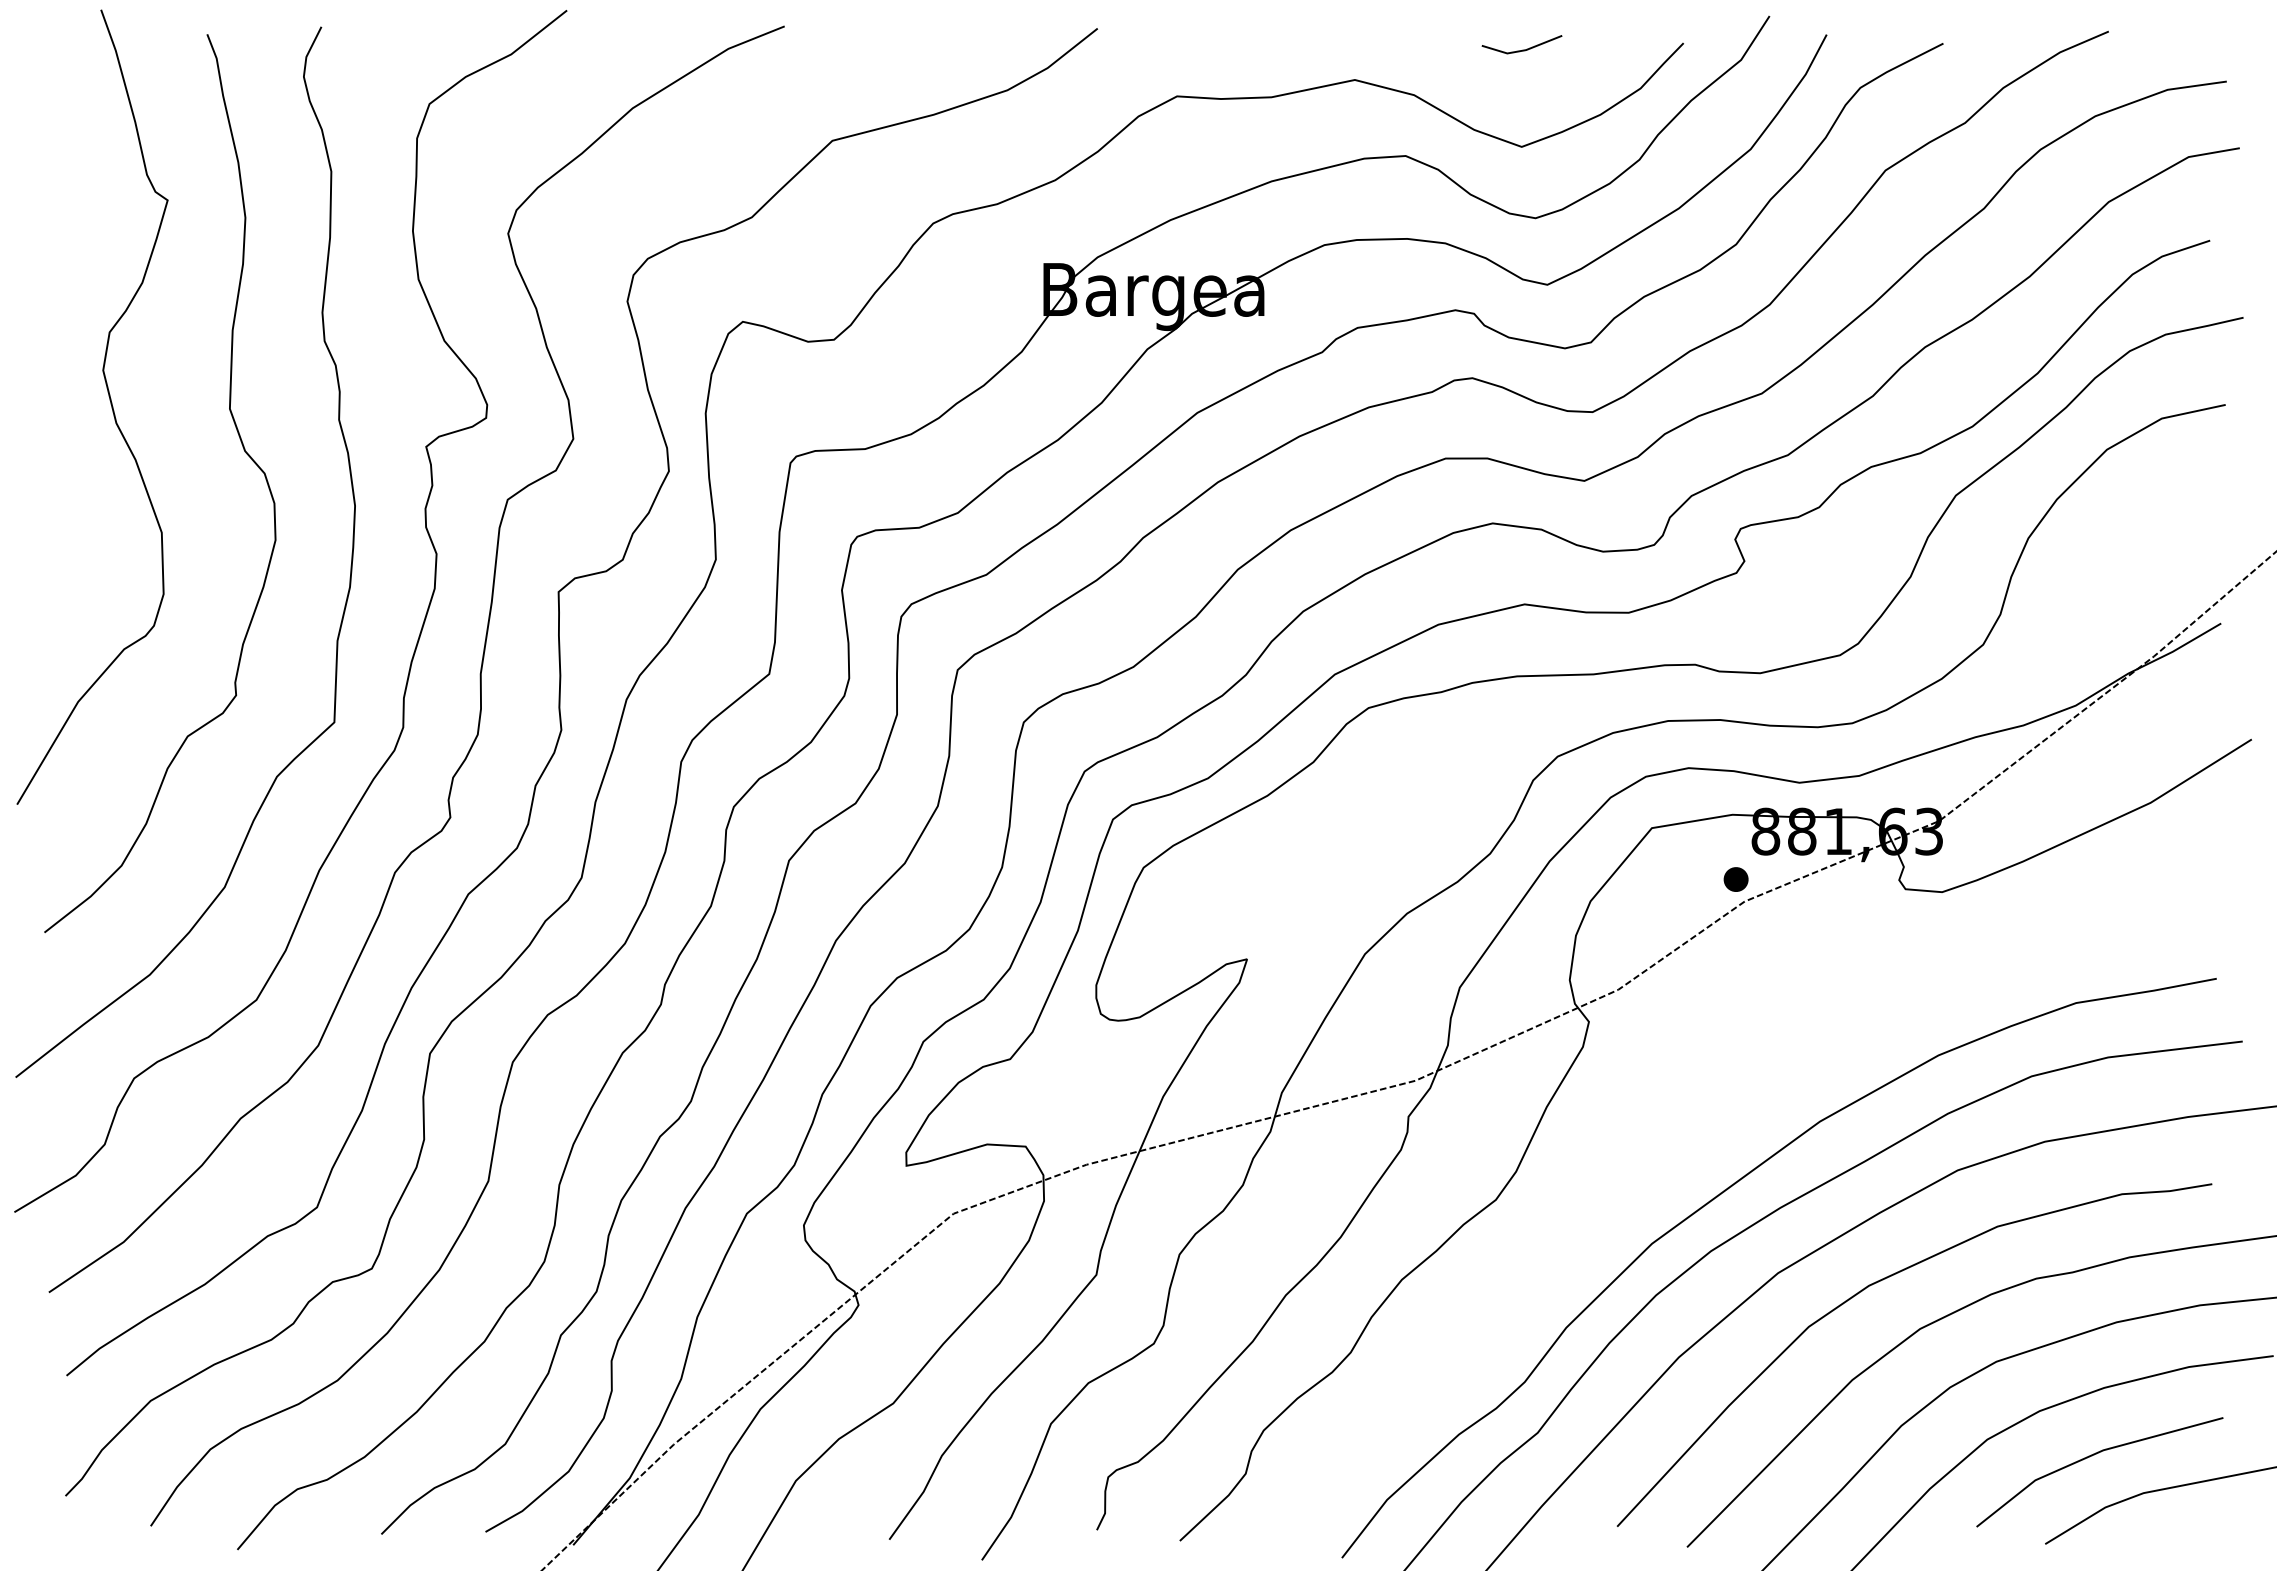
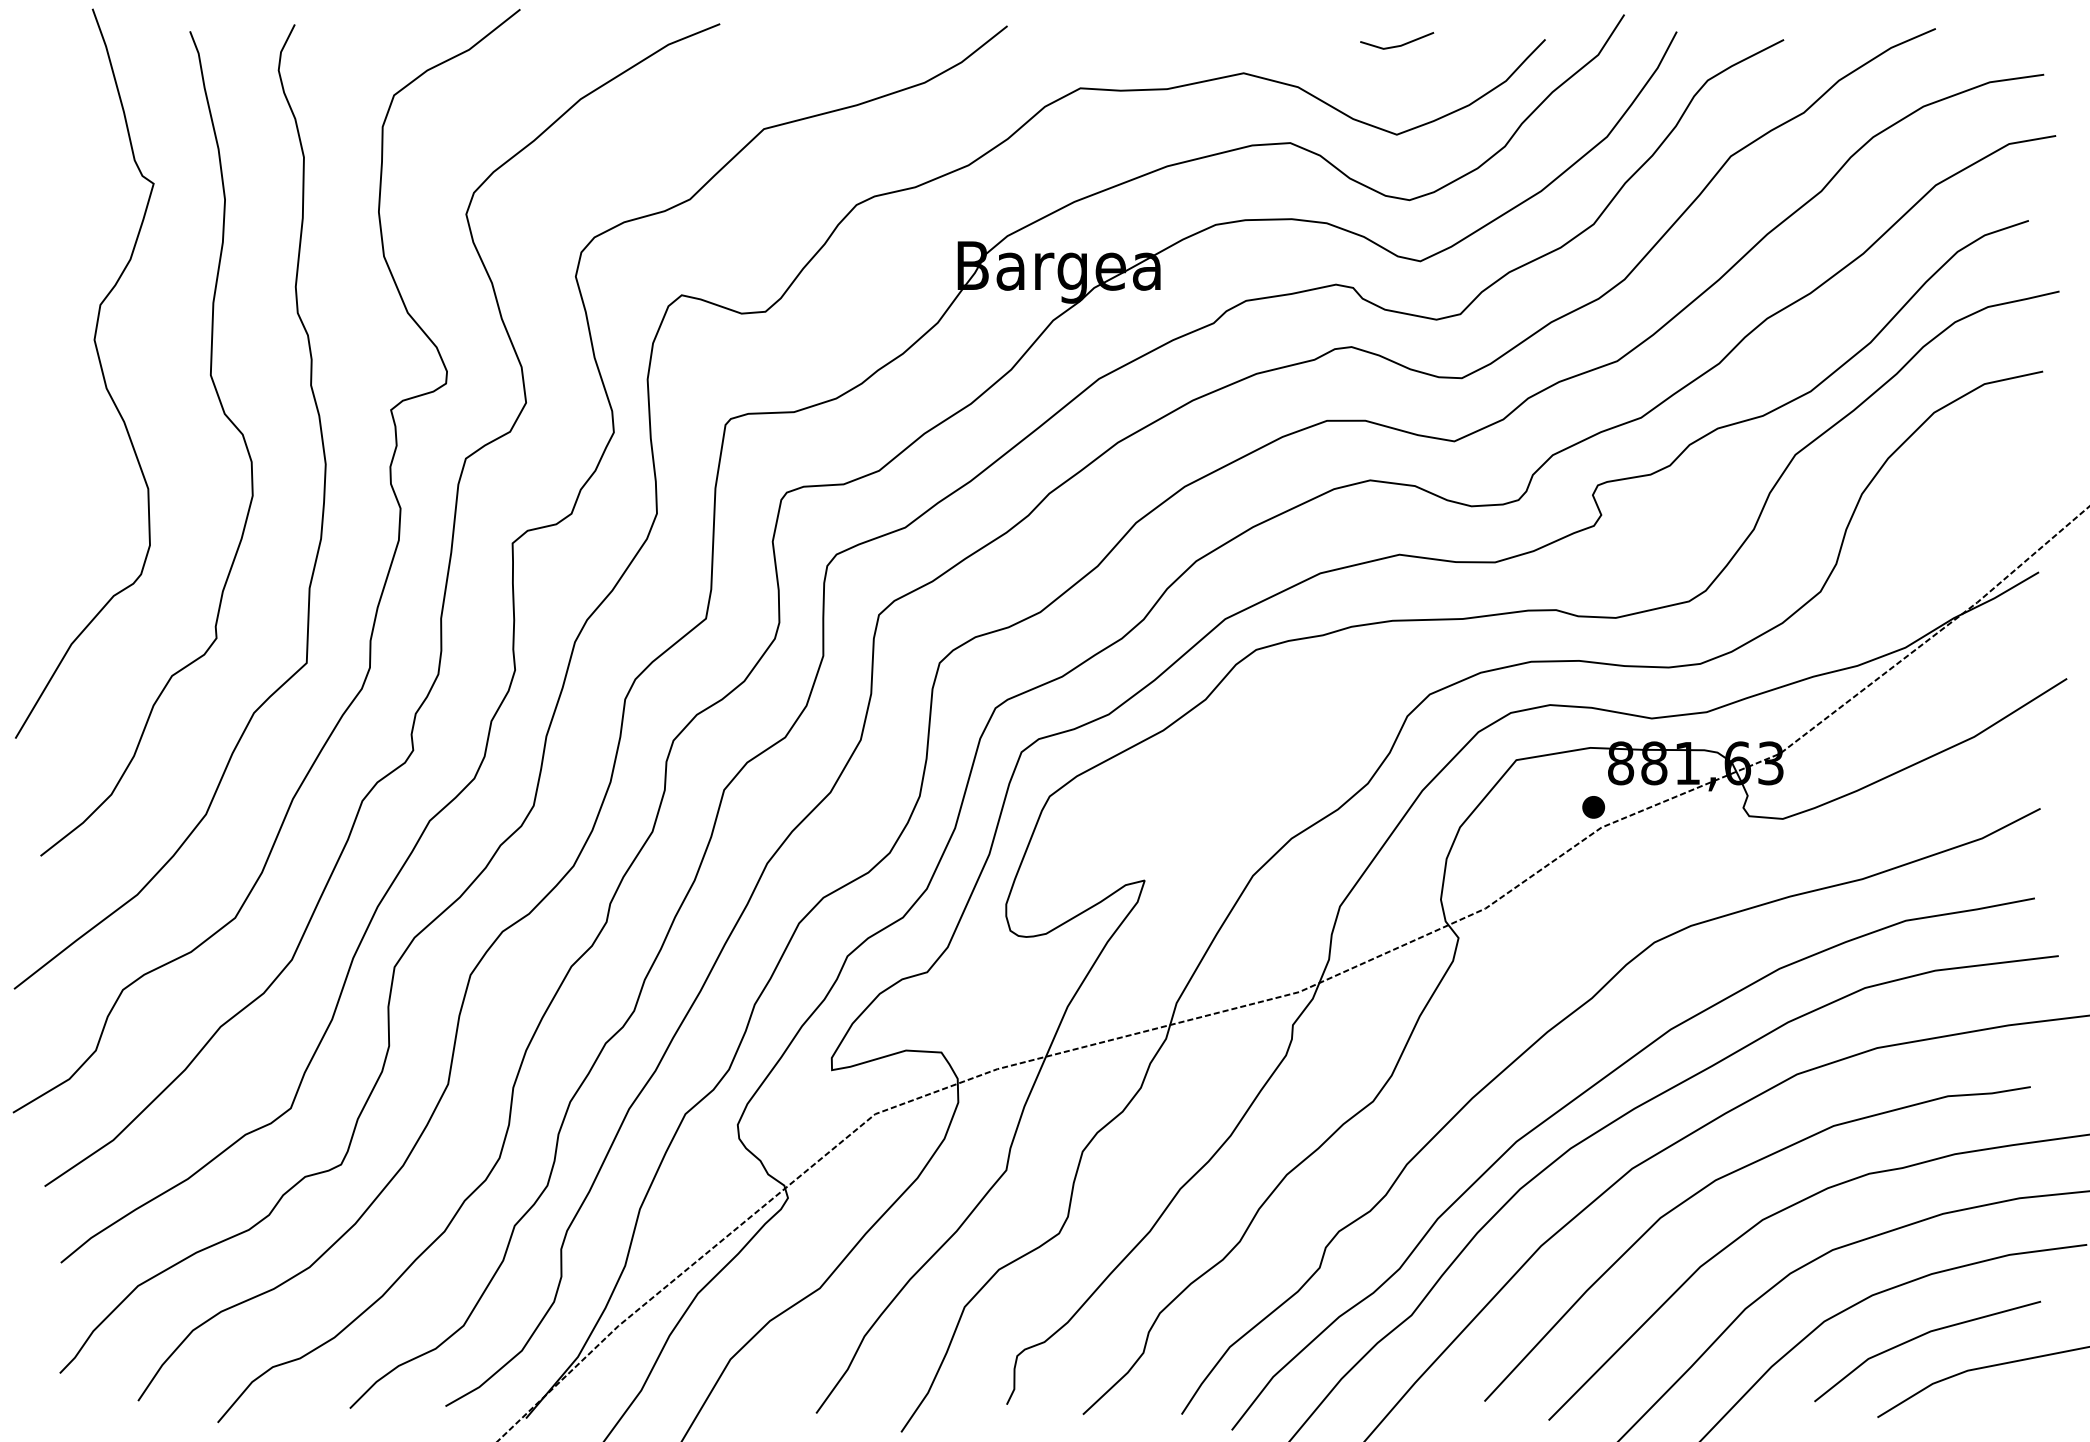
part: (1678, 1132) -> (1540, 1039), added

